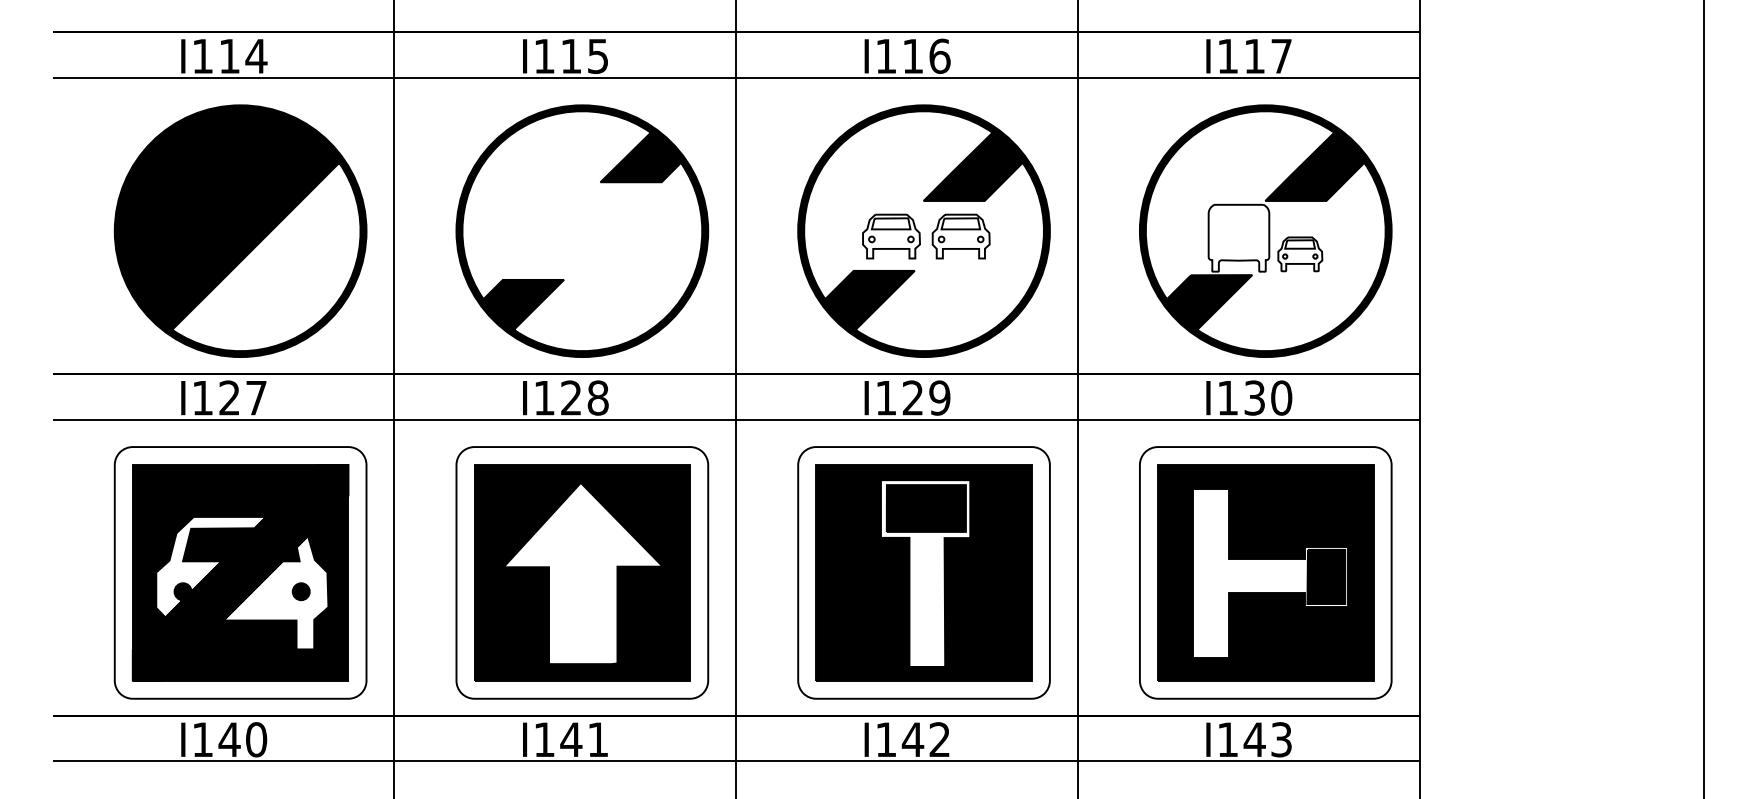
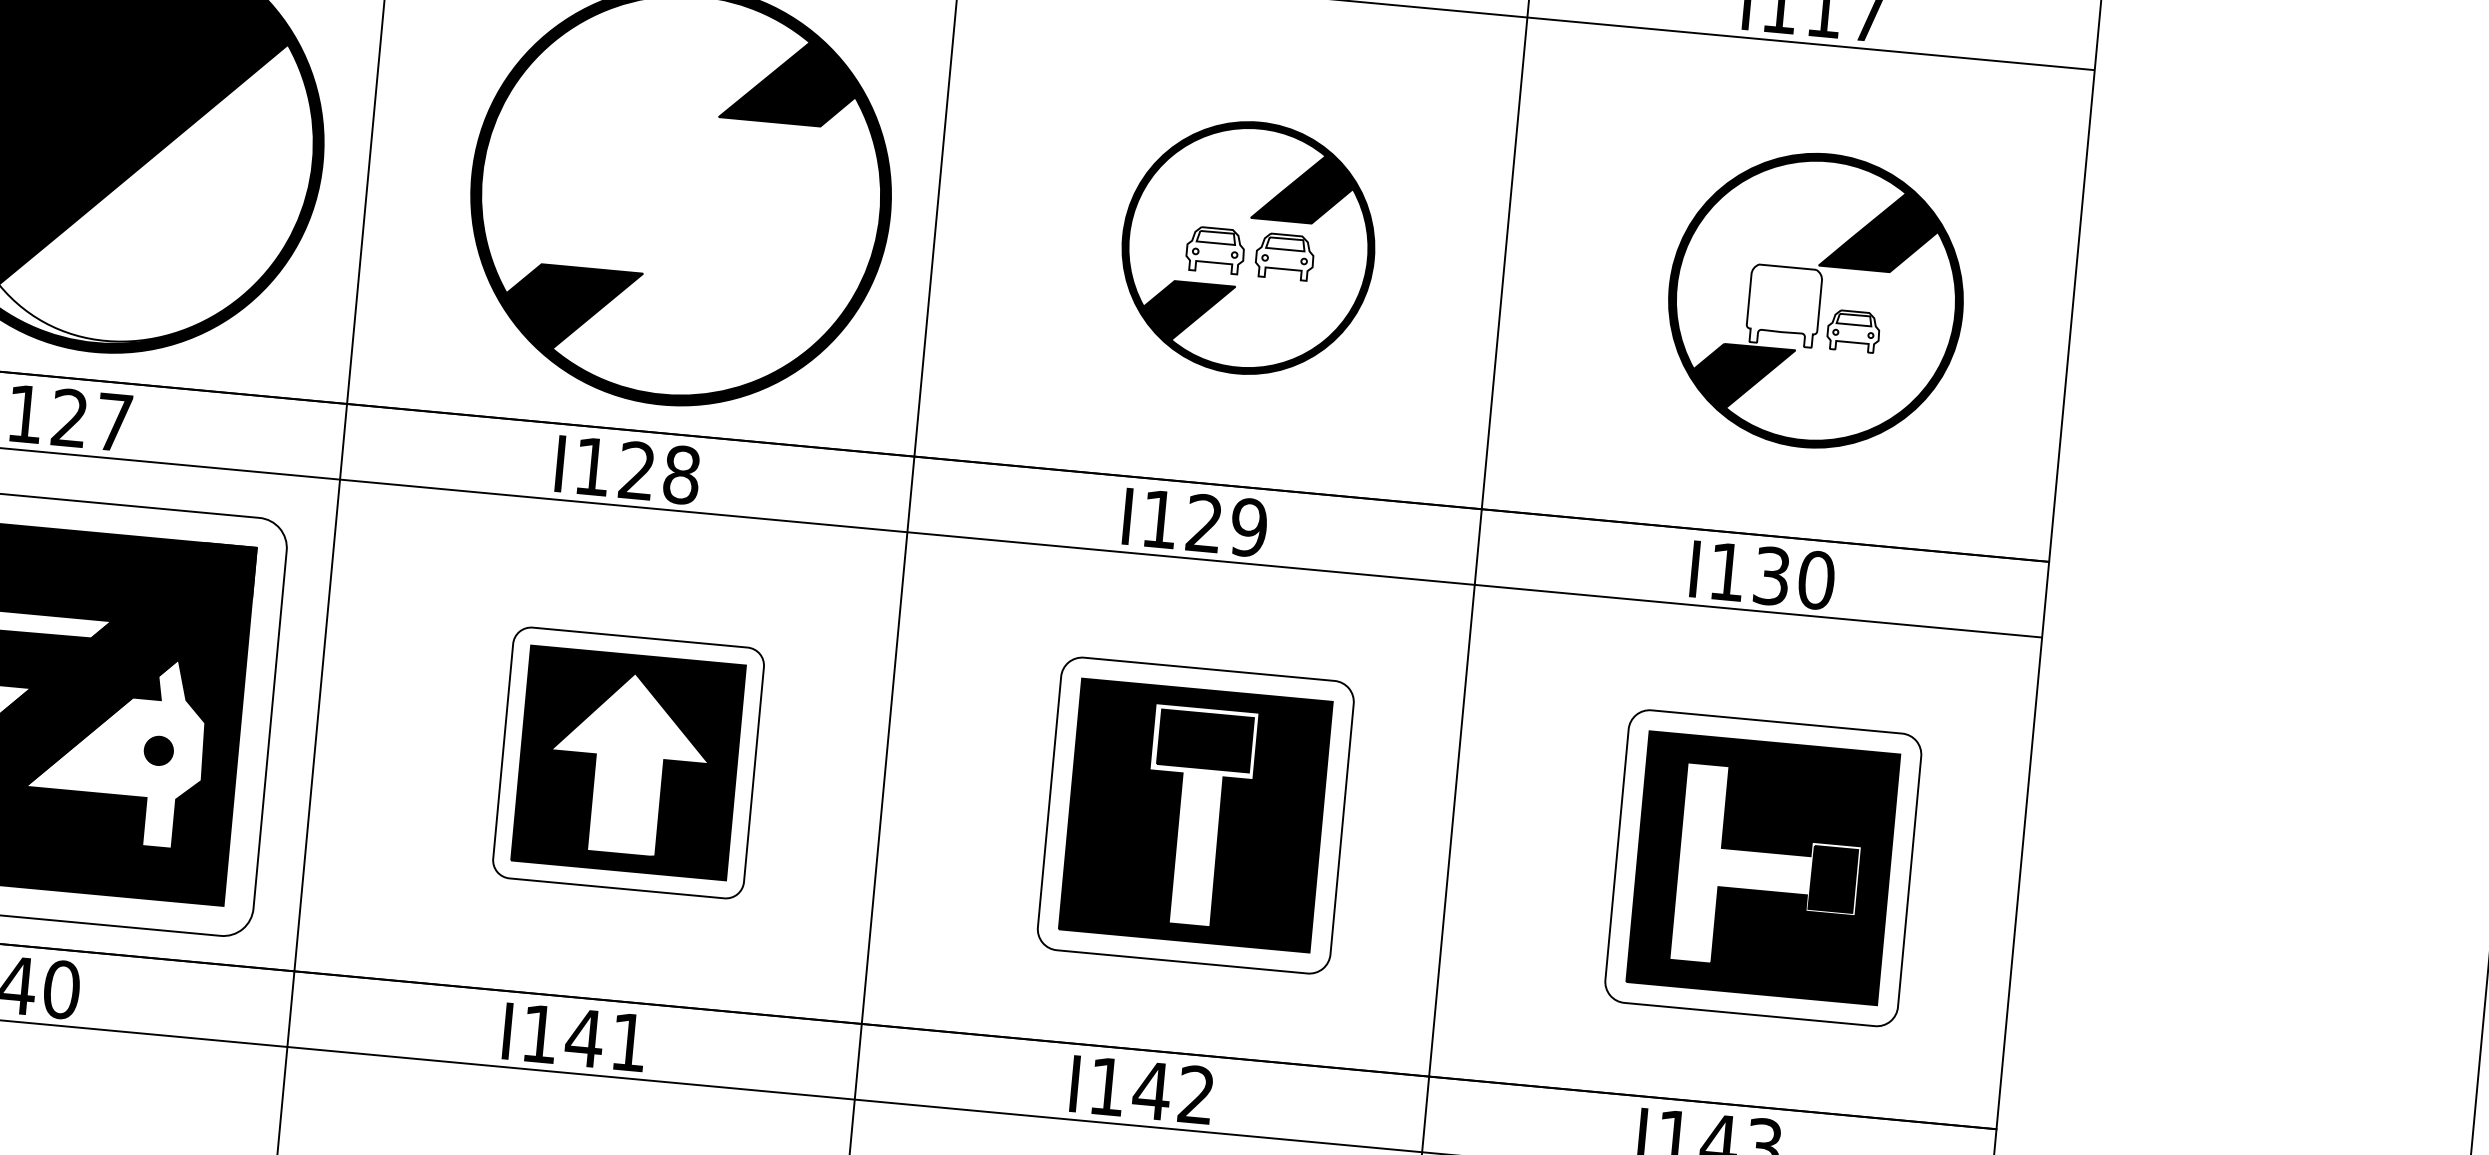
part: (923, 230) -> (1247, 246), size x0.6
part: (1265, 230) -> (1815, 299), size x0.7
part: (582, 572) -> (628, 762), size x0.6
part: (923, 572) -> (1194, 814), size x0.7
part: (1265, 572) -> (1762, 867), size x0.7

